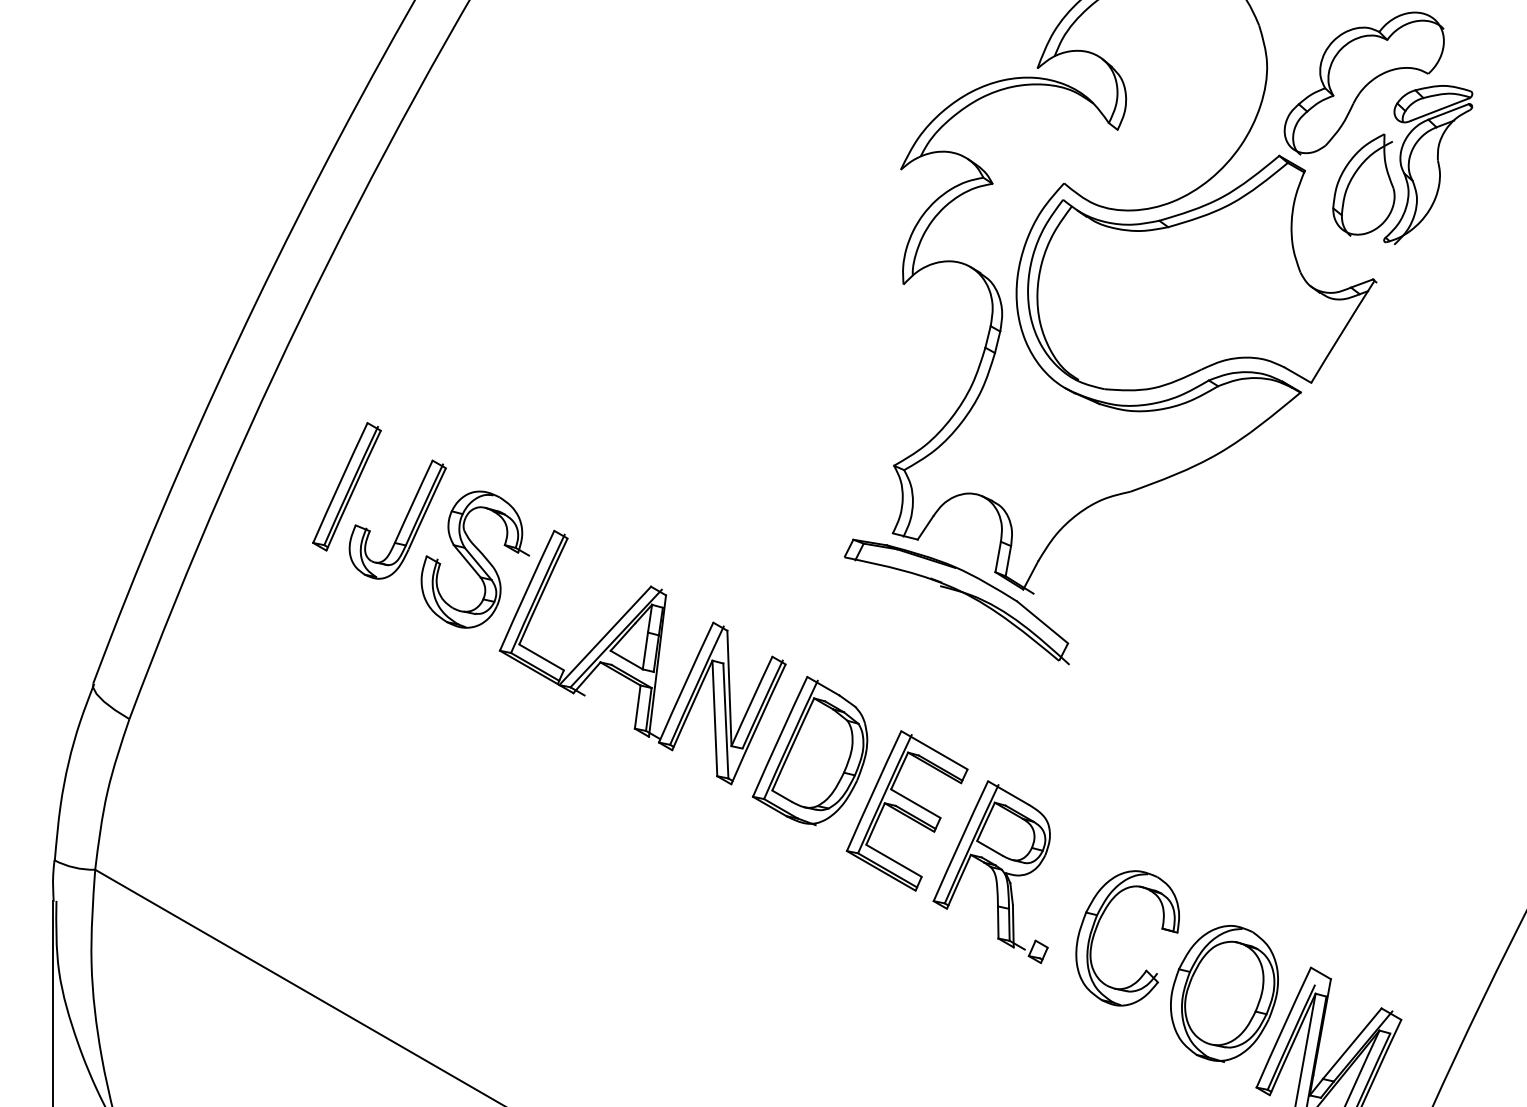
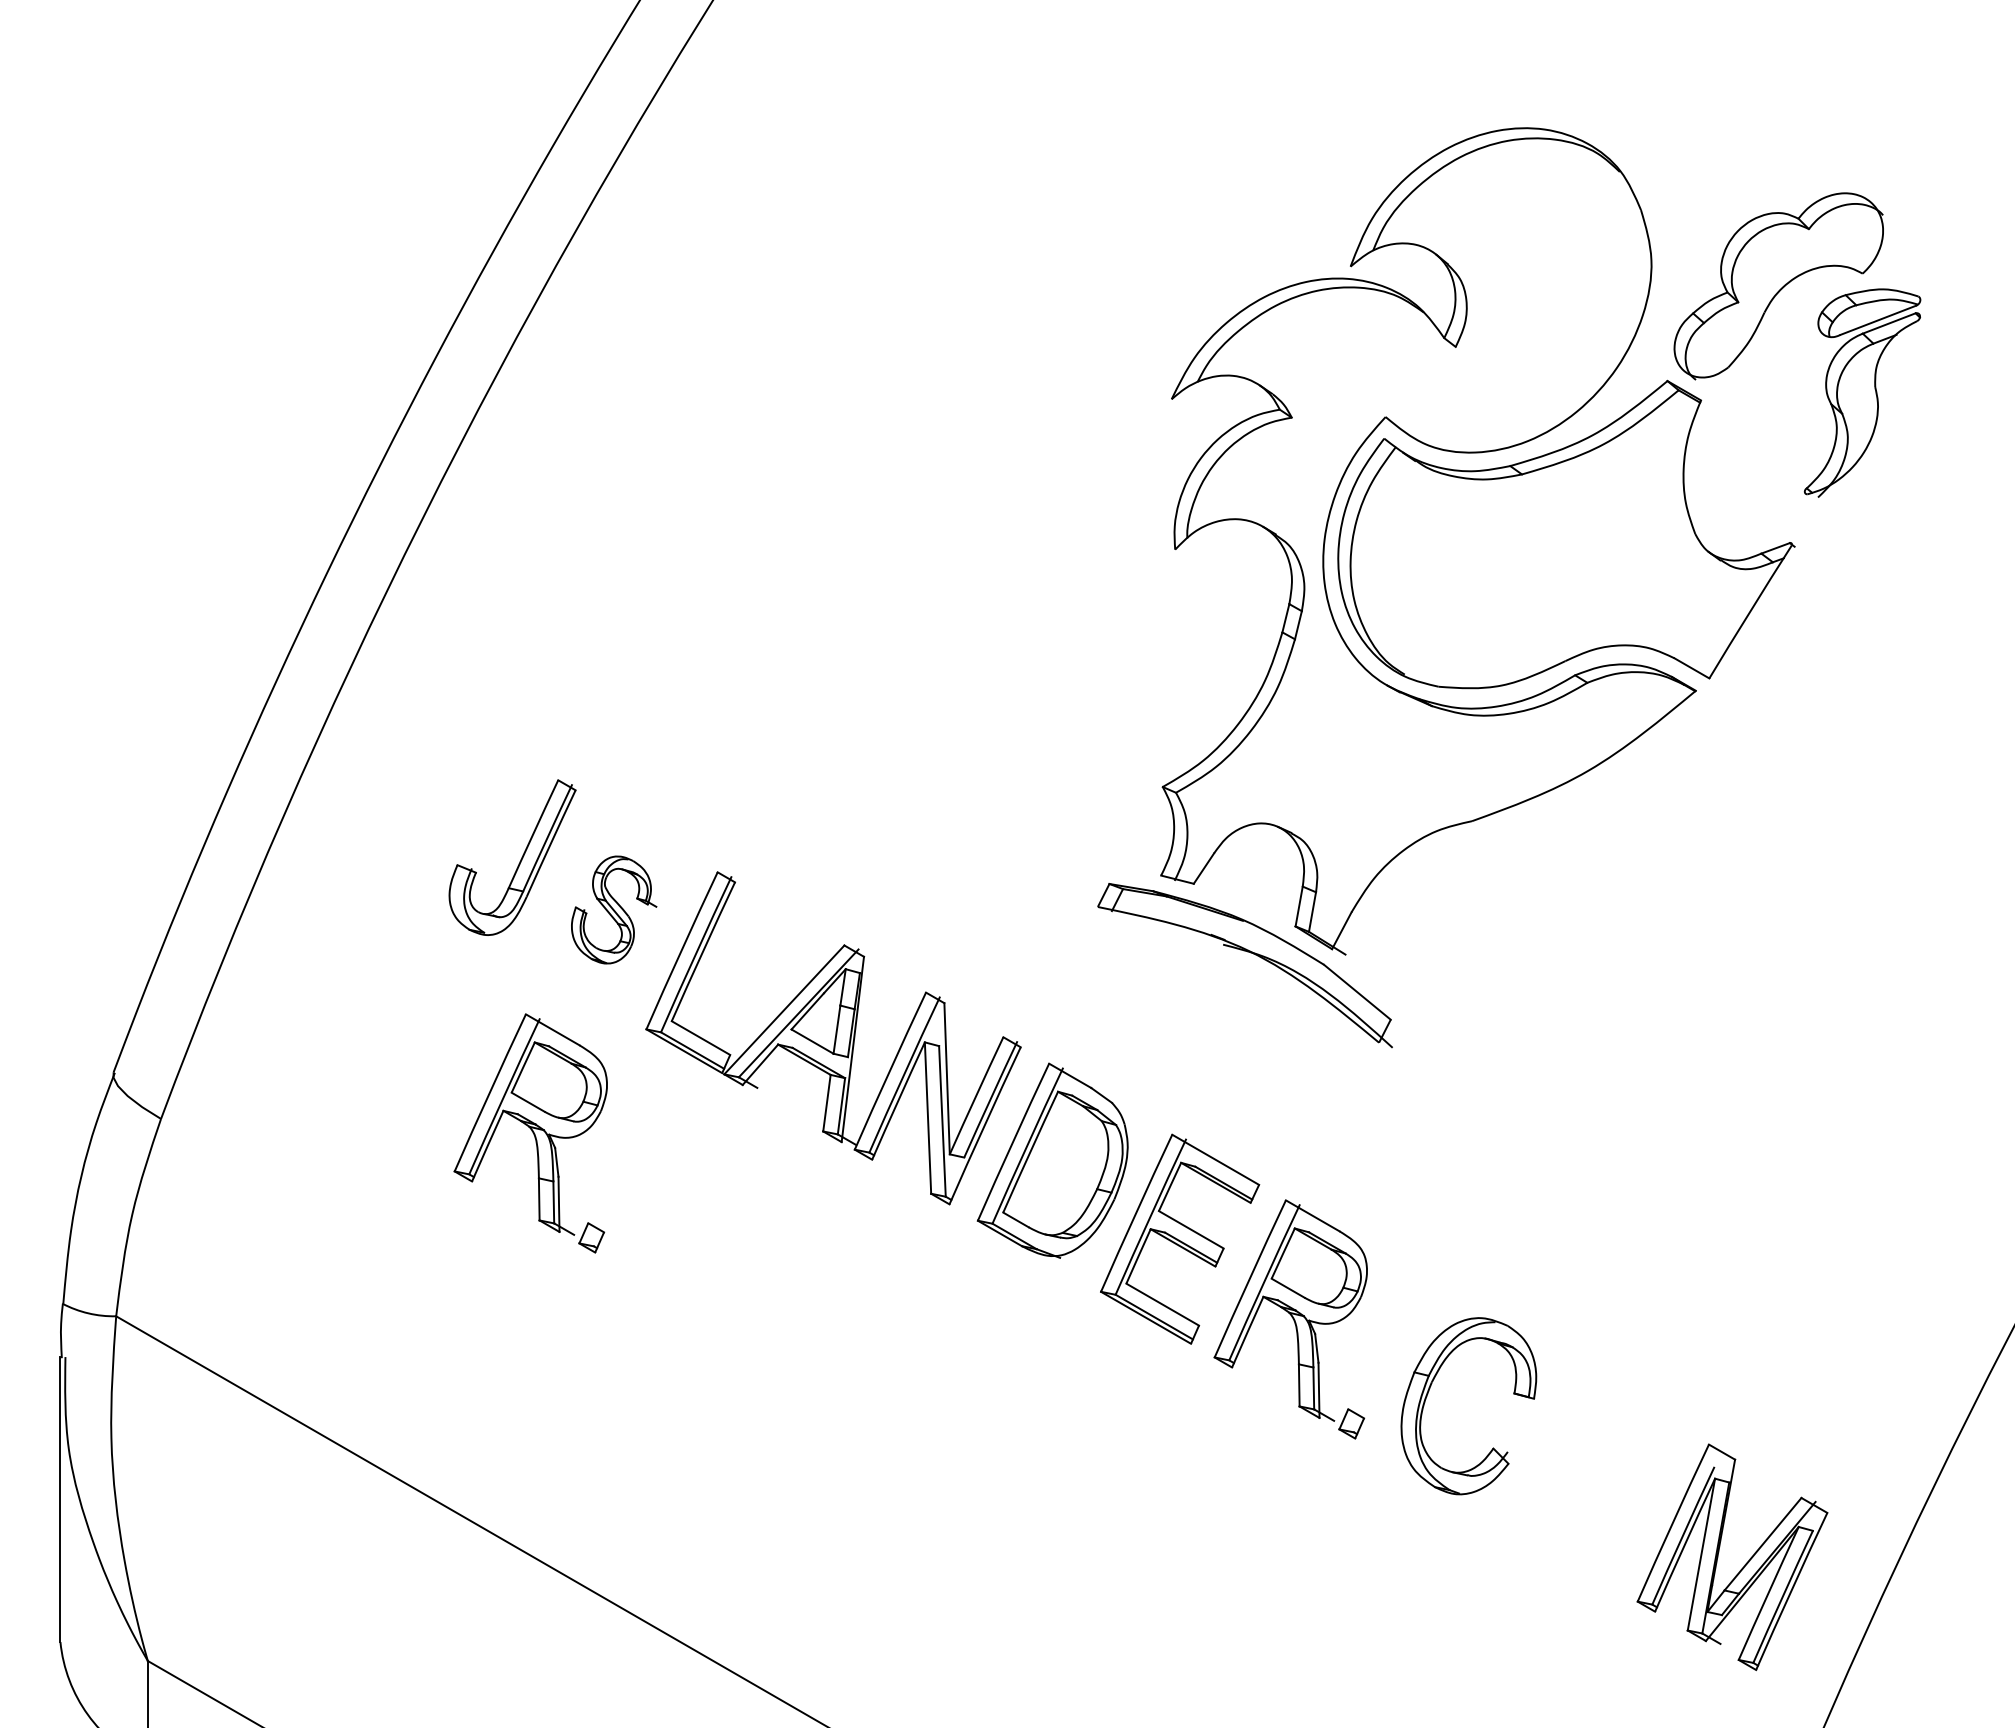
part: (1364, 185) -> (1778, 419), removed
part: (346, 486) -> (445, 814), removed
part: (474, 559) -> (613, 909), size x0.6
part: (411, 730) -> (530, 1133), added
part: (1224, 993) -> (1595, 1478), removed

